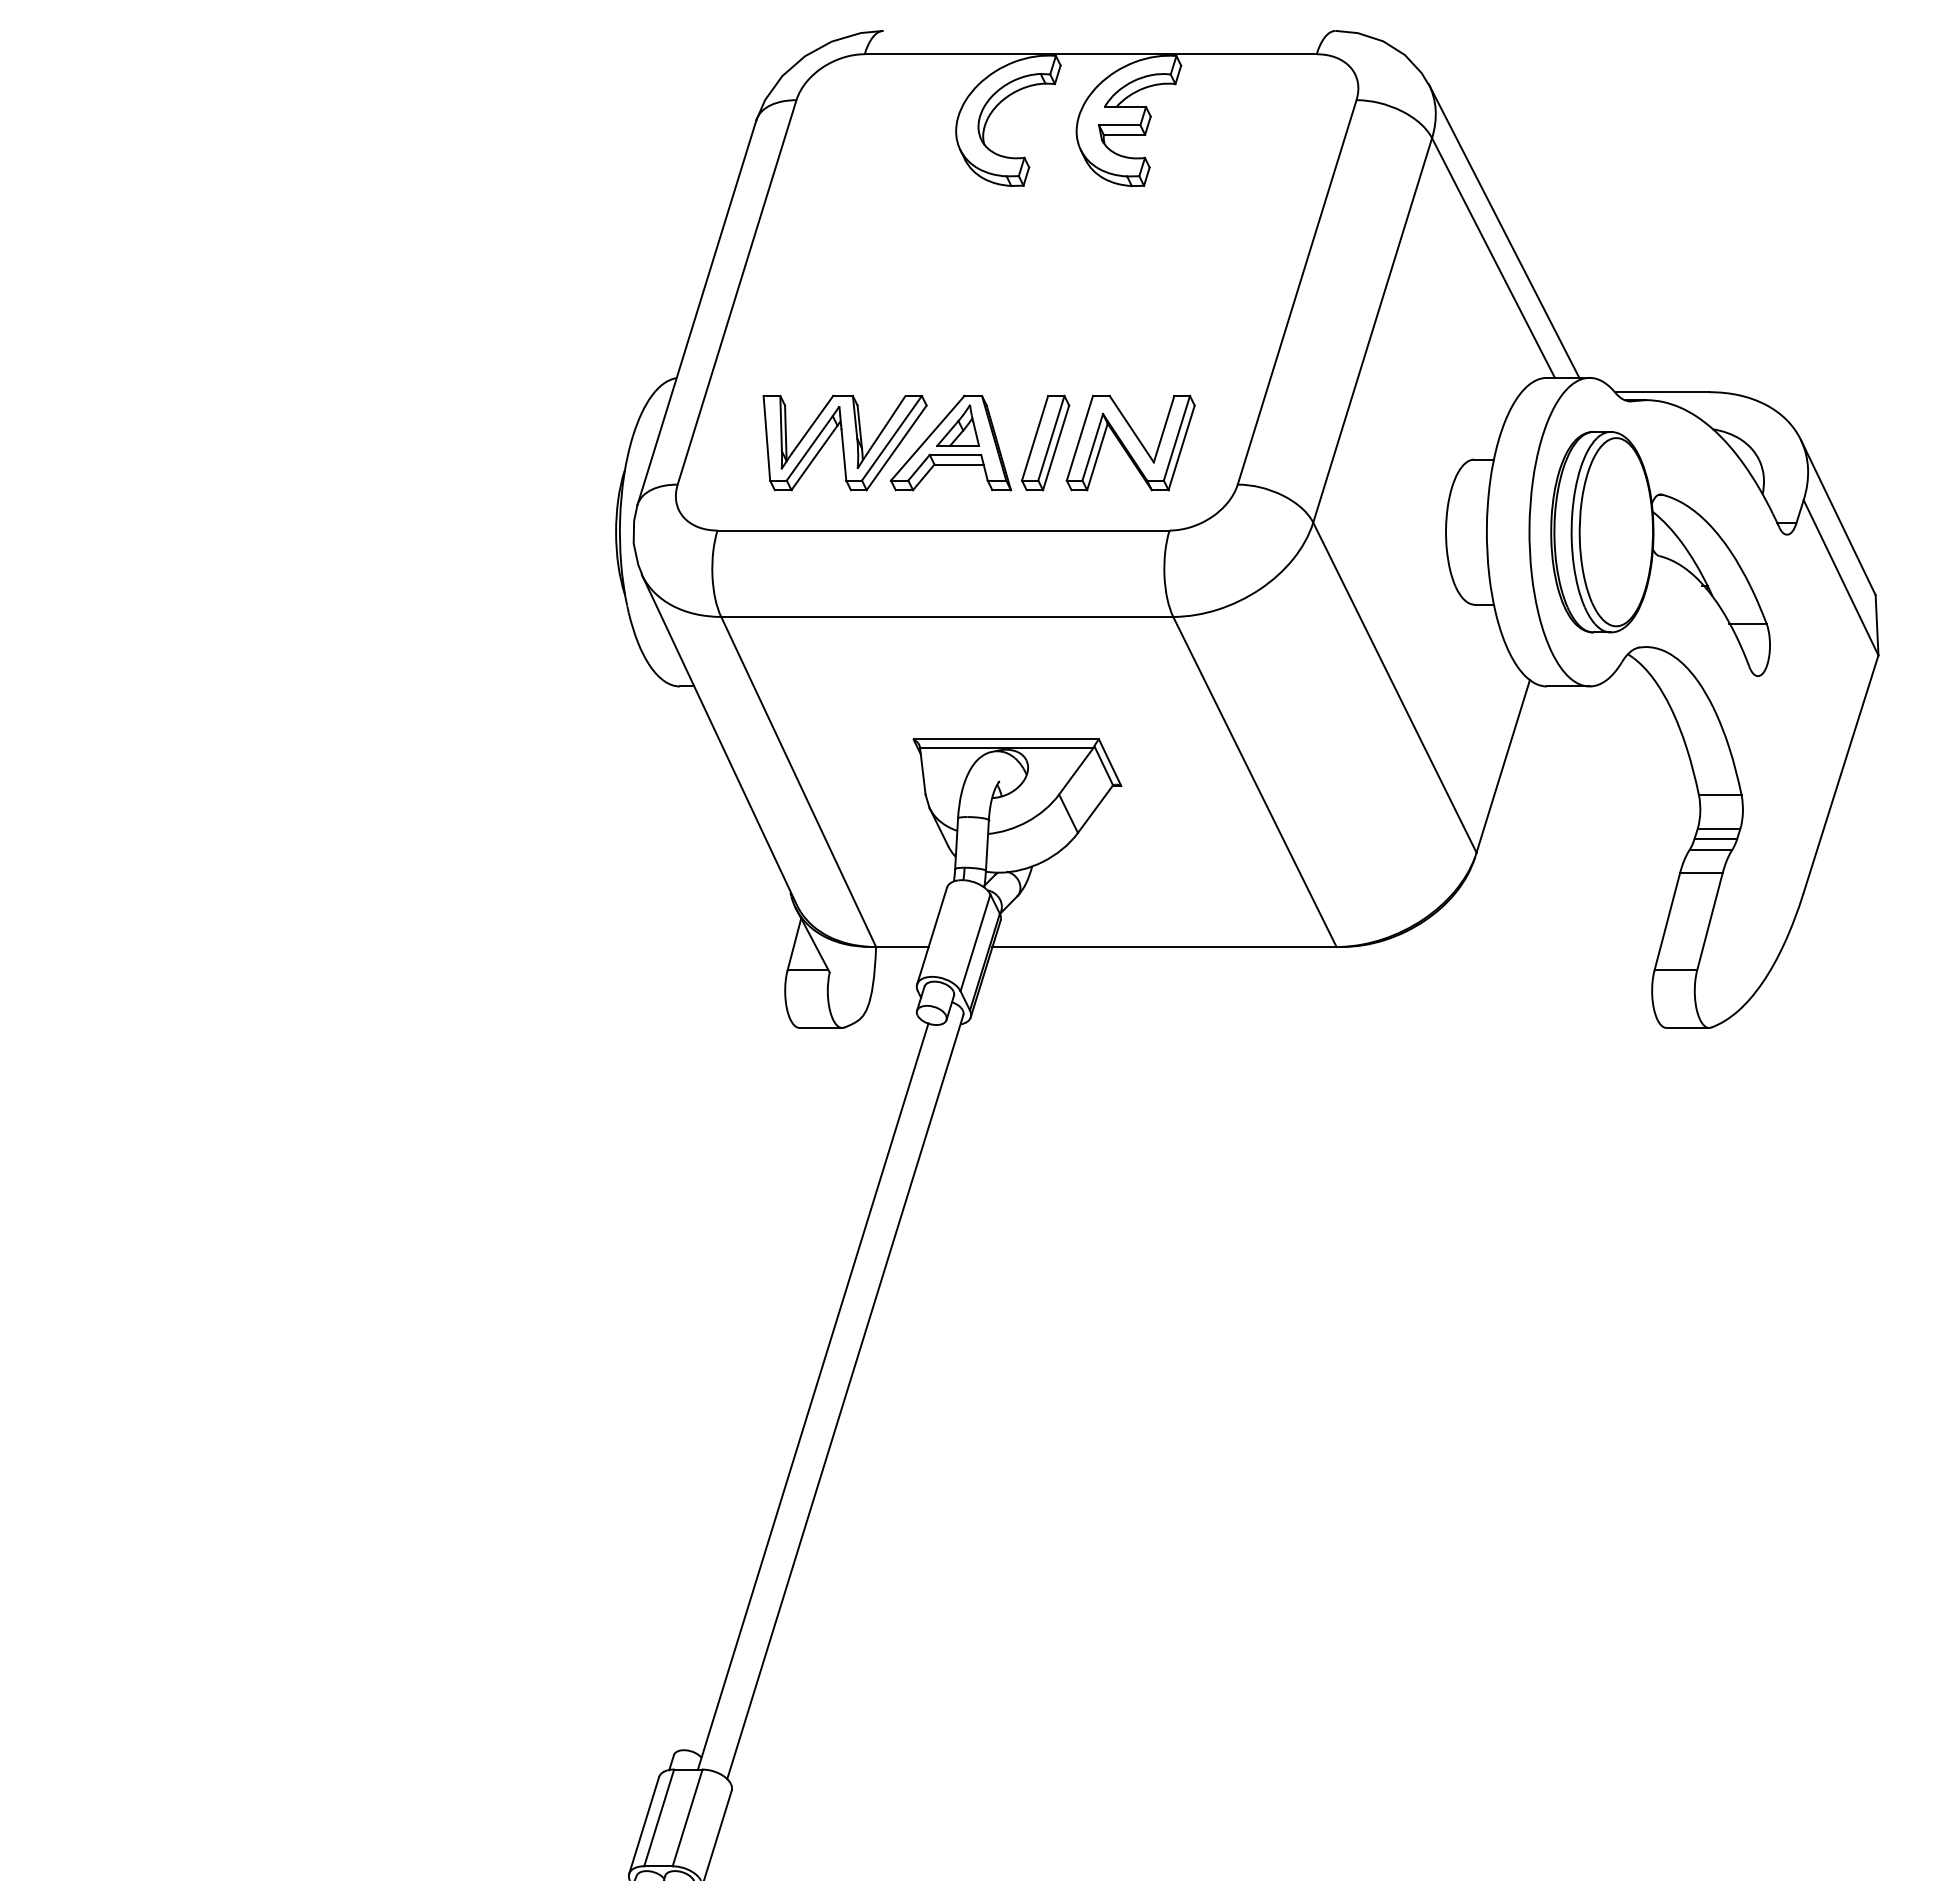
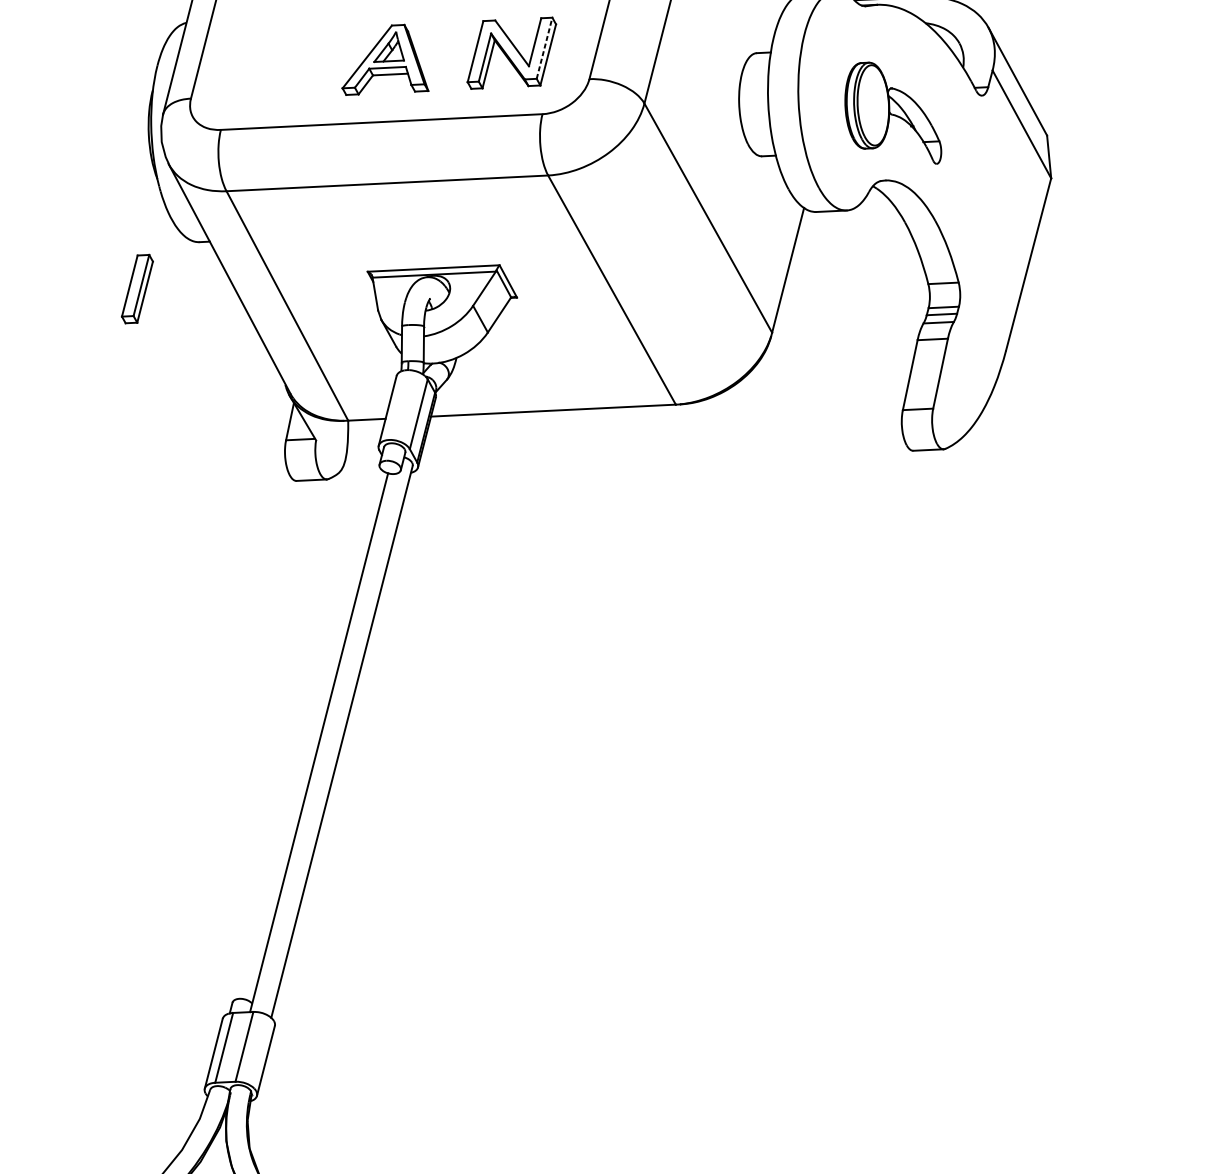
line: (1177, 437) -> (544, 47), solid -> dashed
part: (844, 442) -> (308, 62), removed
part: (1045, 442) -> (137, 288), moved
part: (1660, 553) -> (892, 113), size x0.6

